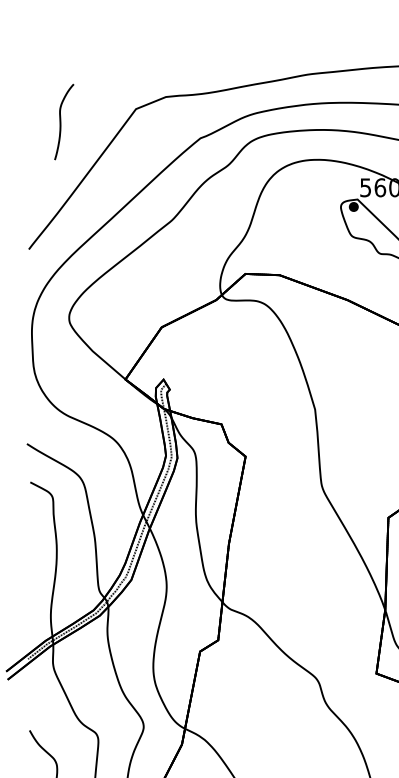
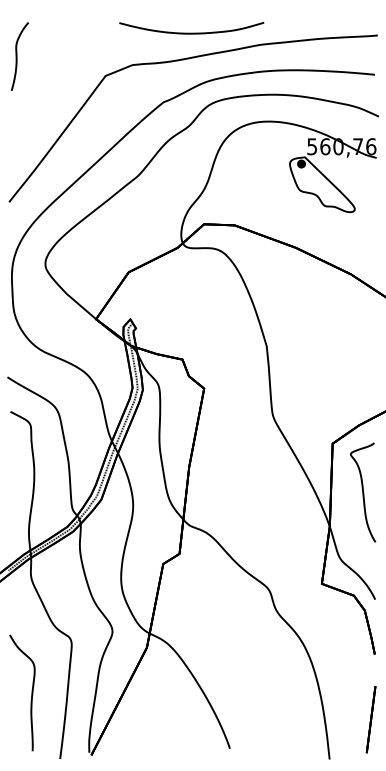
curve: (231, 60) -> (191, 32), added
curve: (61, 121) -> (17, 56), moved

